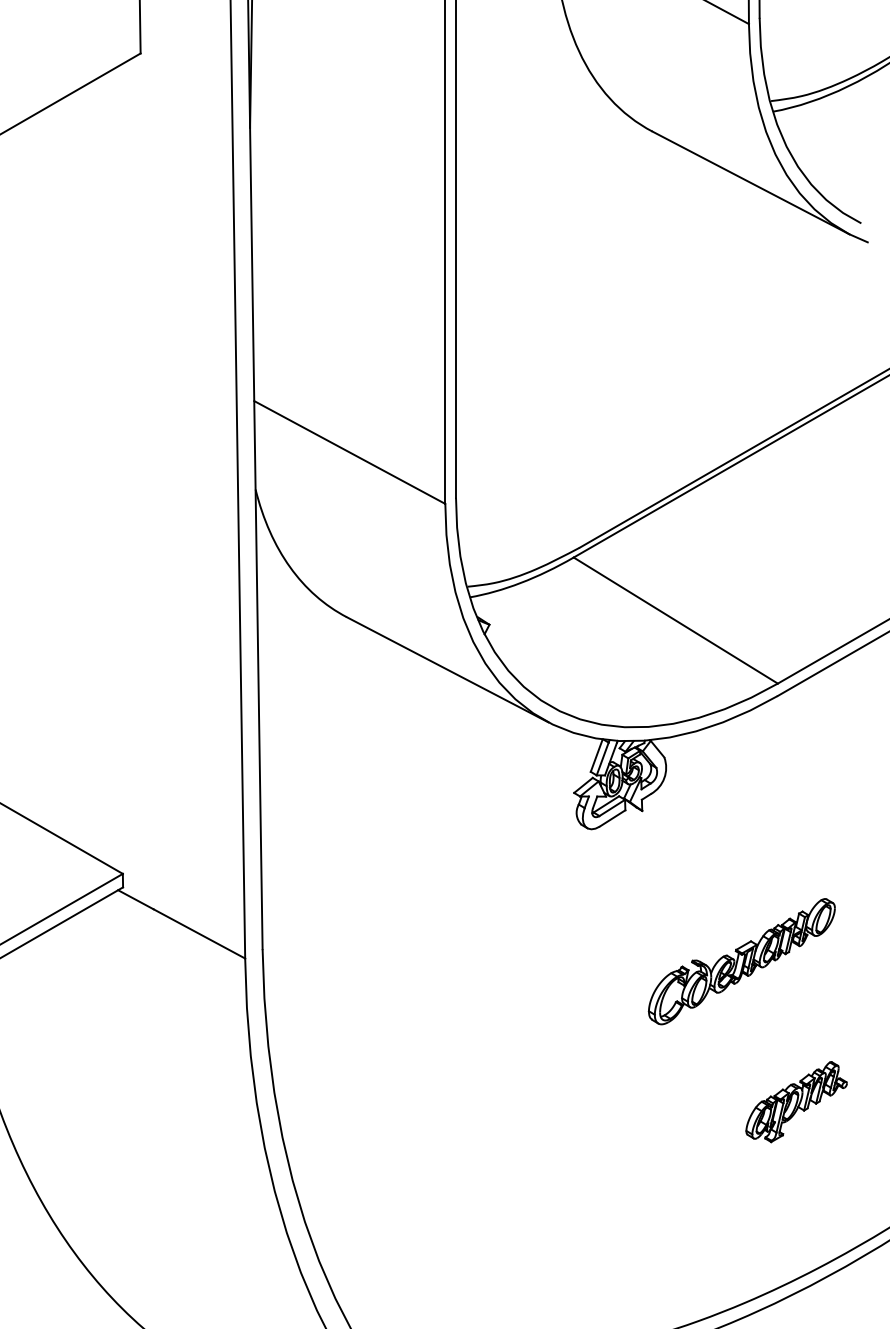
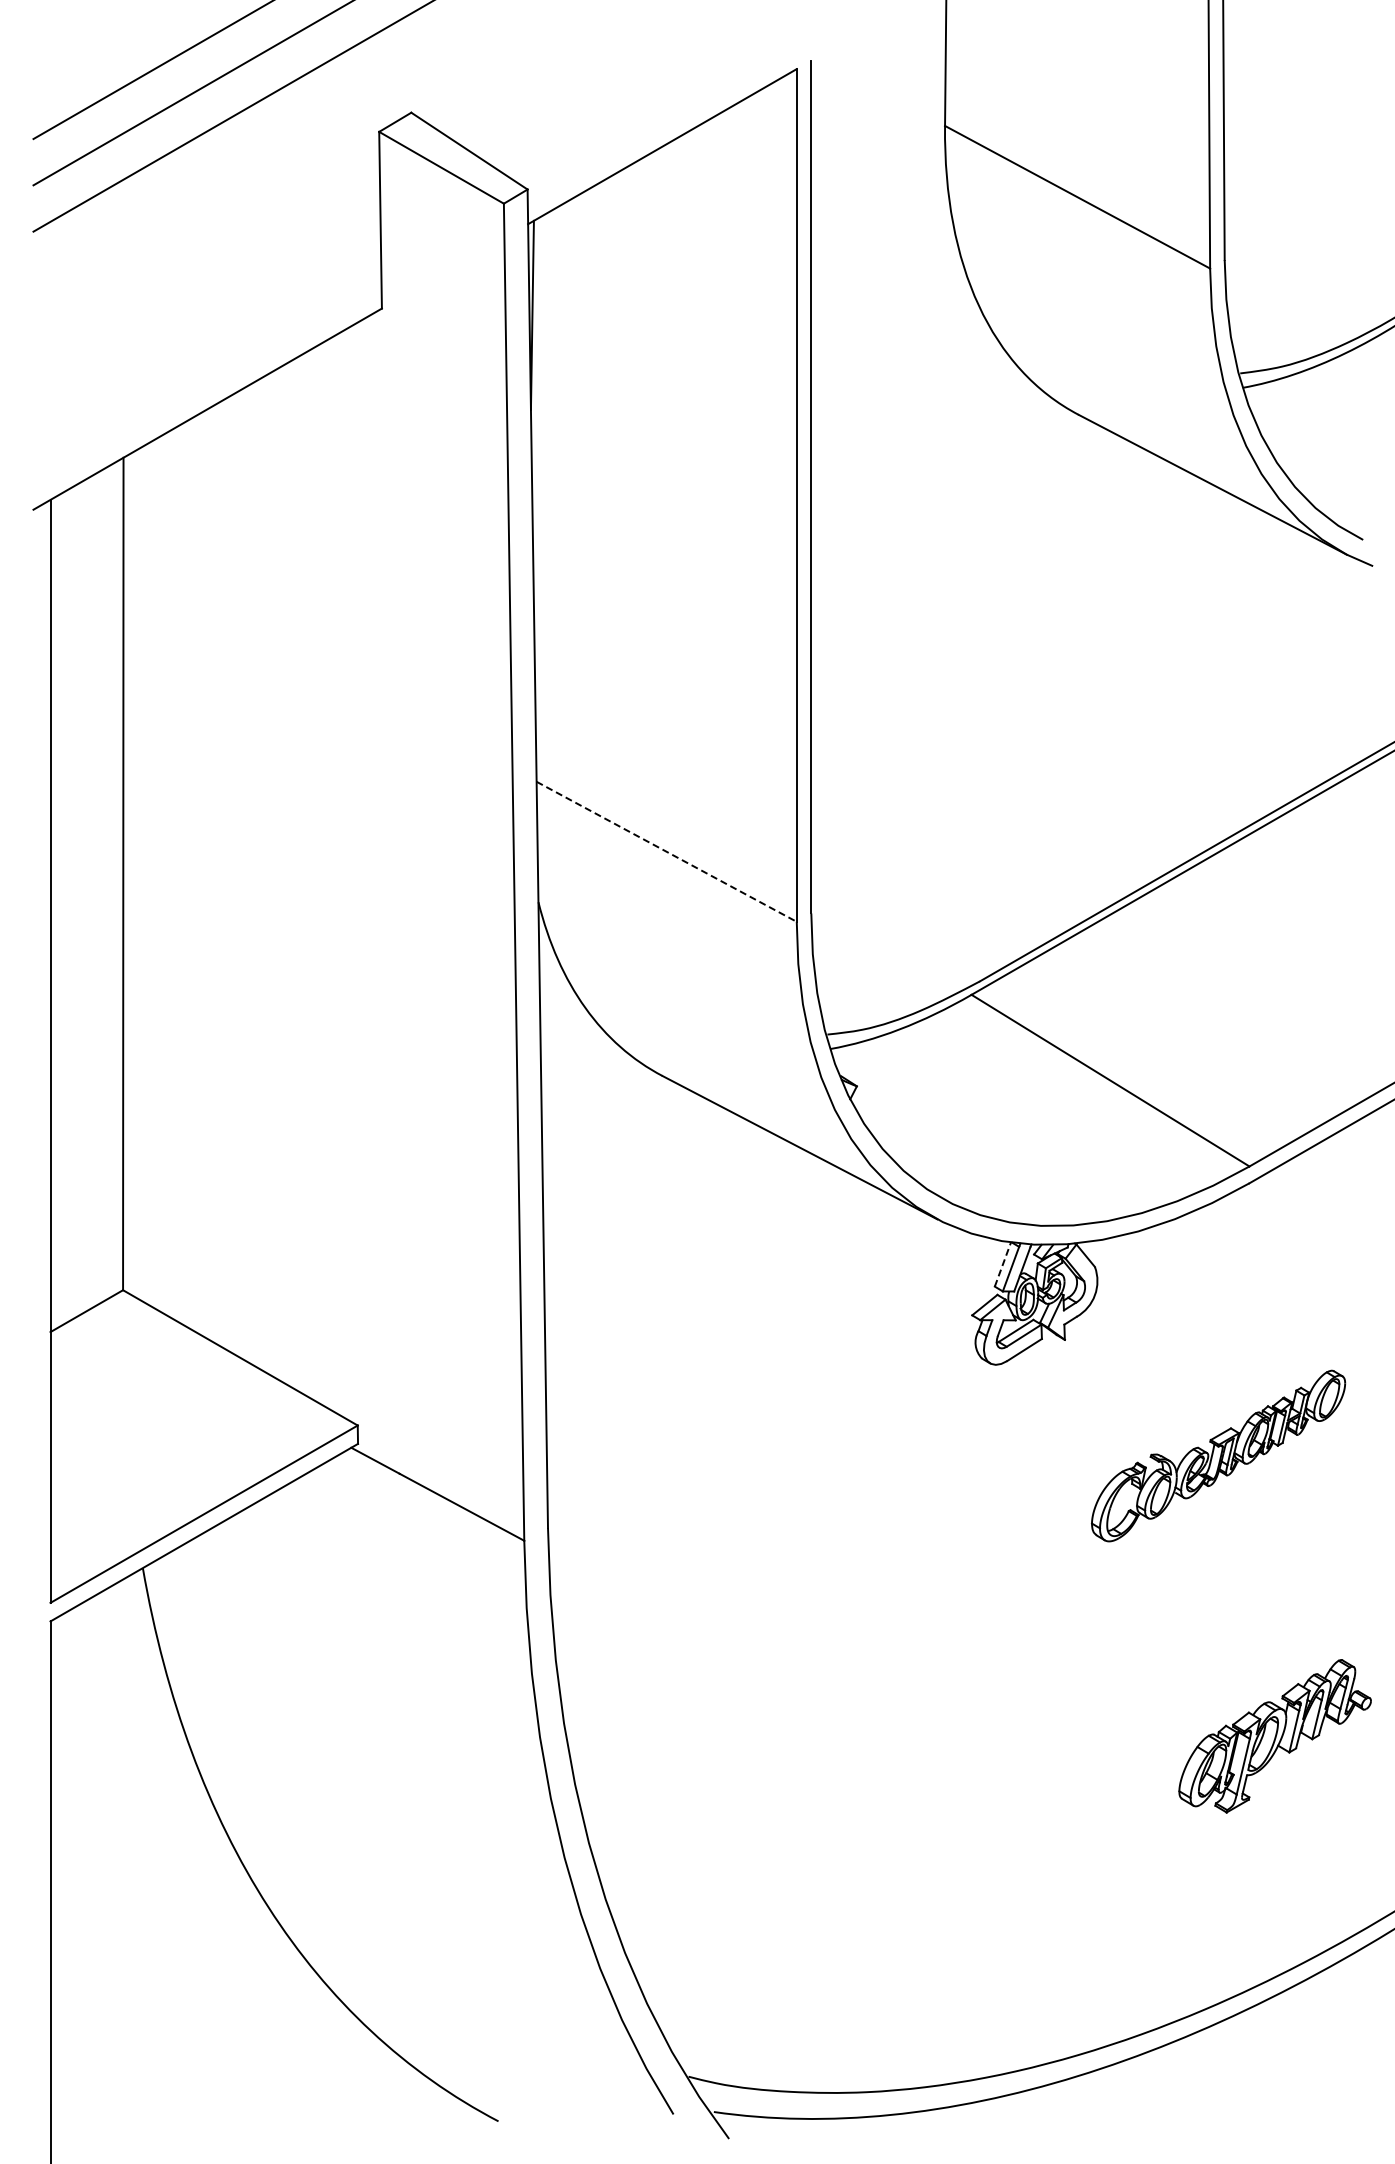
line: (349, 452) -> (666, 851), solid -> dashed
line: (597, 755) -> (1003, 1264), solid -> dashed
part: (741, 961) -> (1218, 1455), moved
part: (796, 1101) -> (1274, 1735), size x1.4

